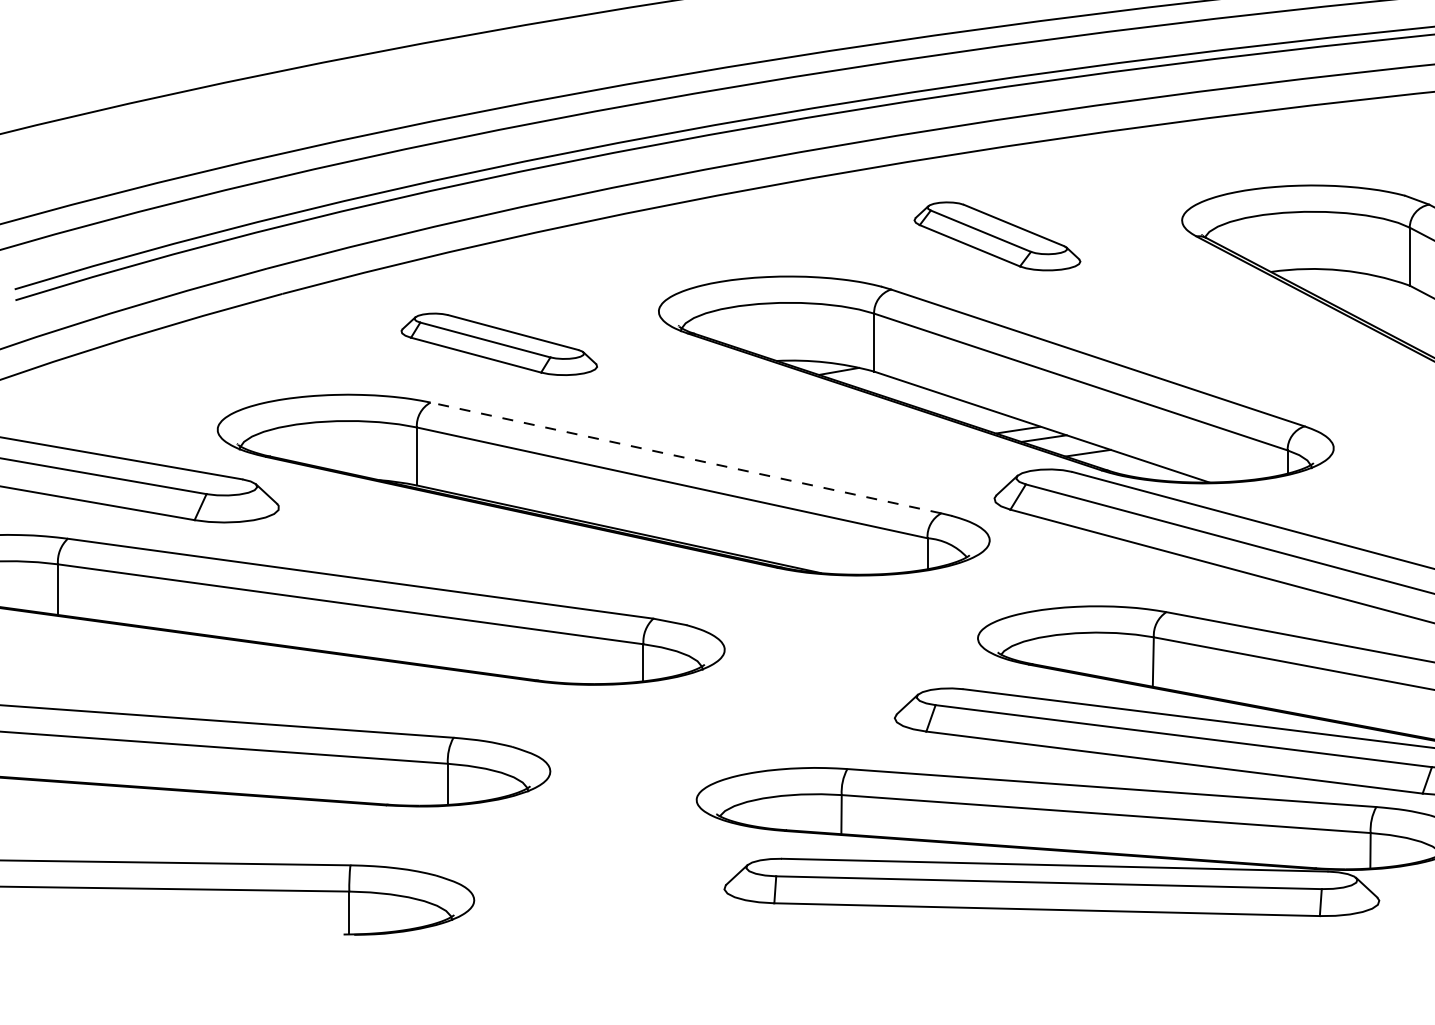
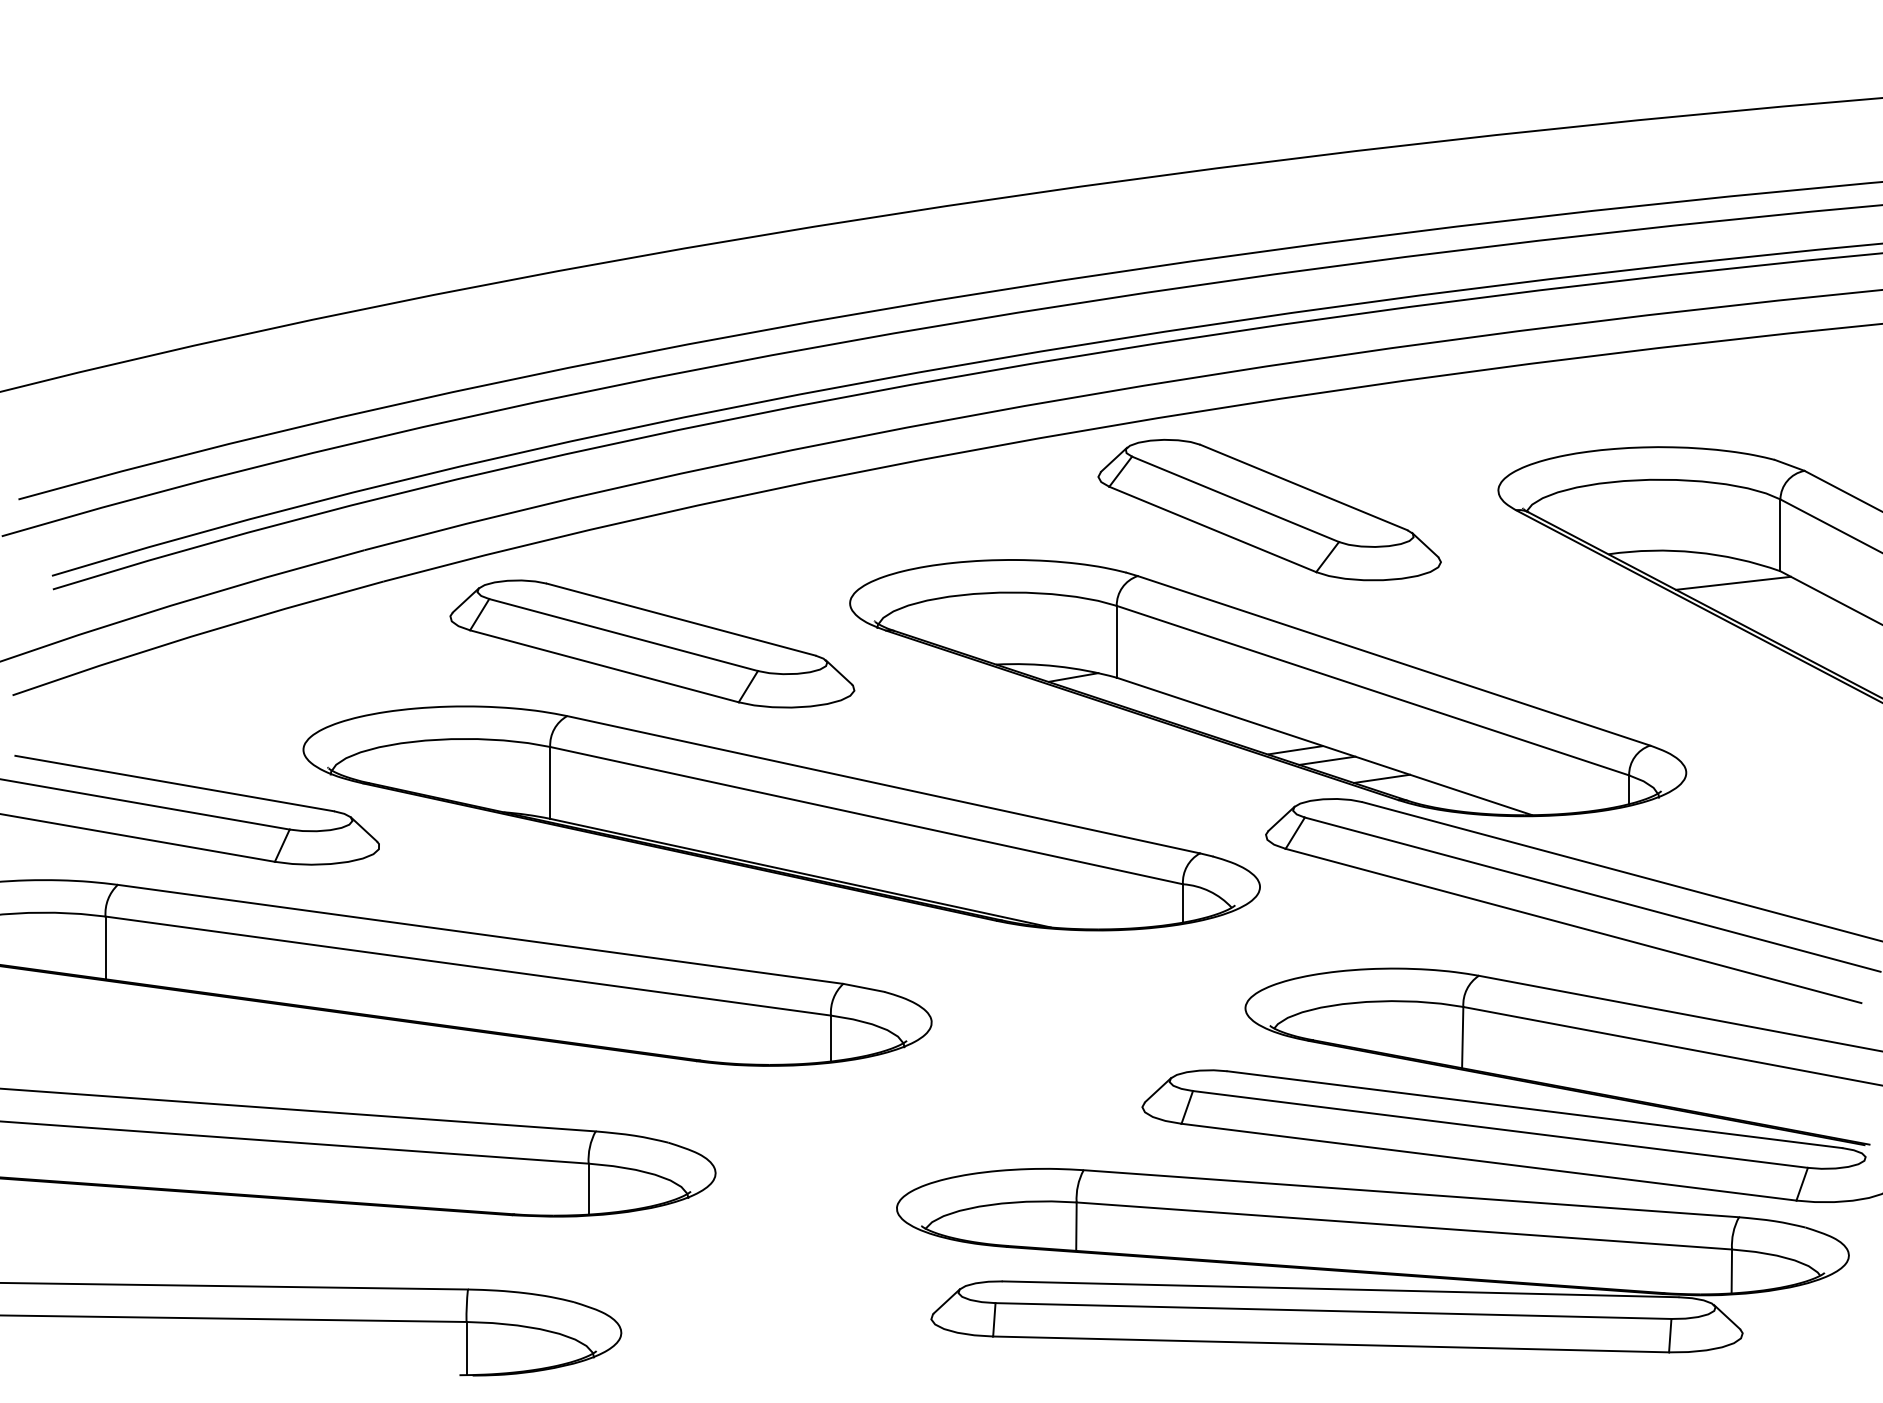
part: (997, 236) -> (1269, 510), size x1.67
line: (1371, 294) -> (1732, 582), added
part: (499, 343) -> (652, 643), size x1.67
line: (685, 457) -> (883, 784), dashed -> solid

